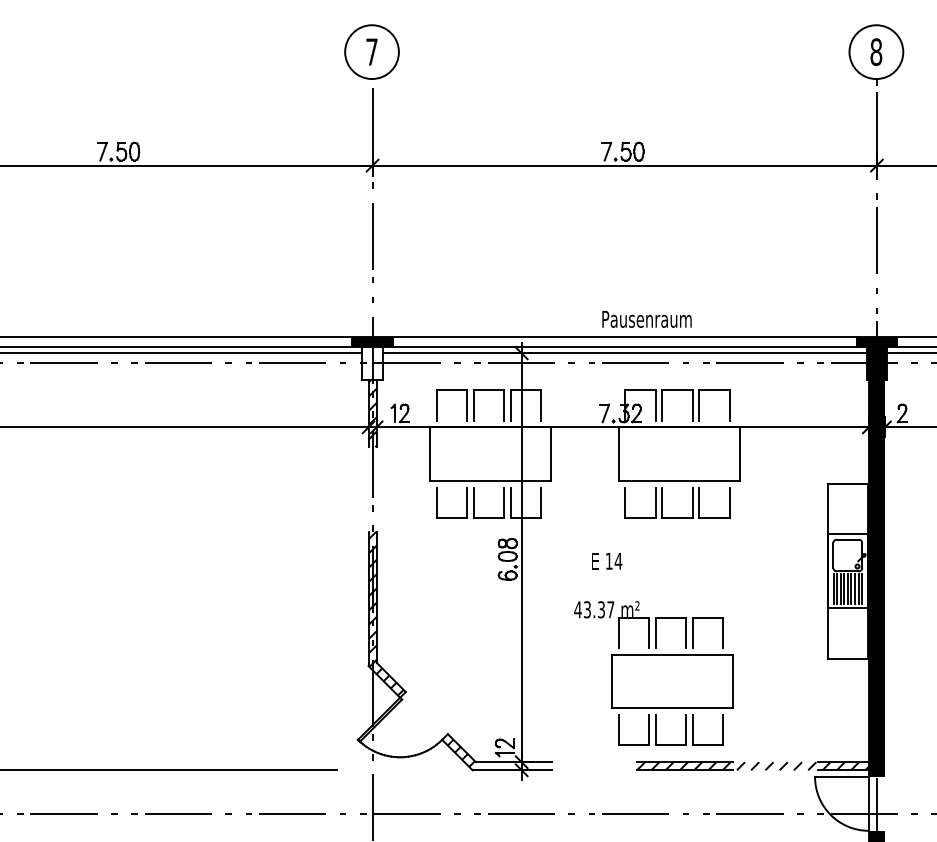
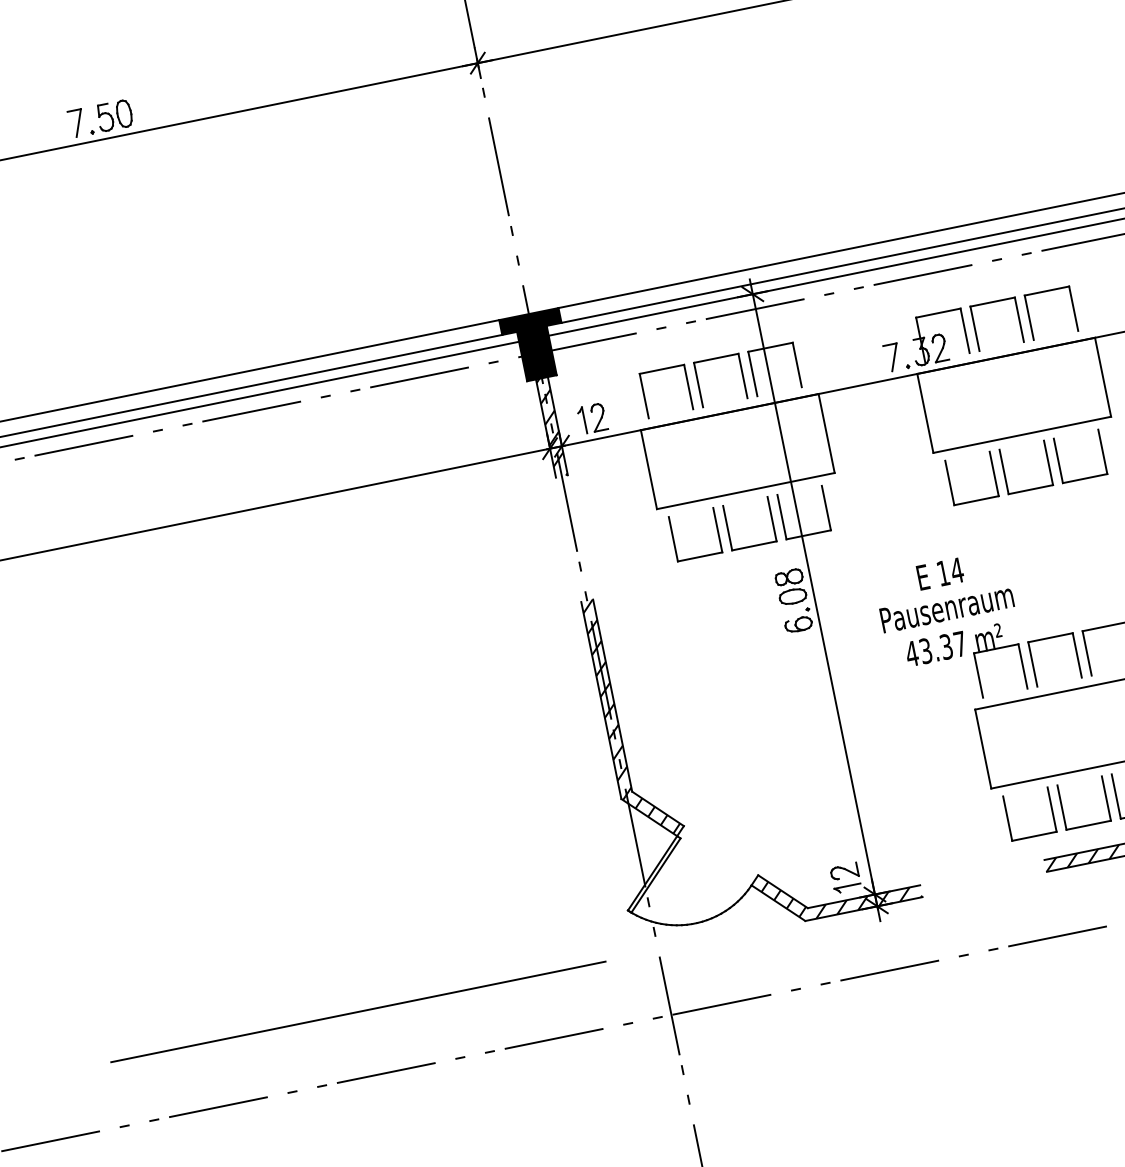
text: (646, 319) -> (946, 608), moved
fill: (372, 363) -> (536, 353), added
hatch: (516, 766) -> (868, 902), added

